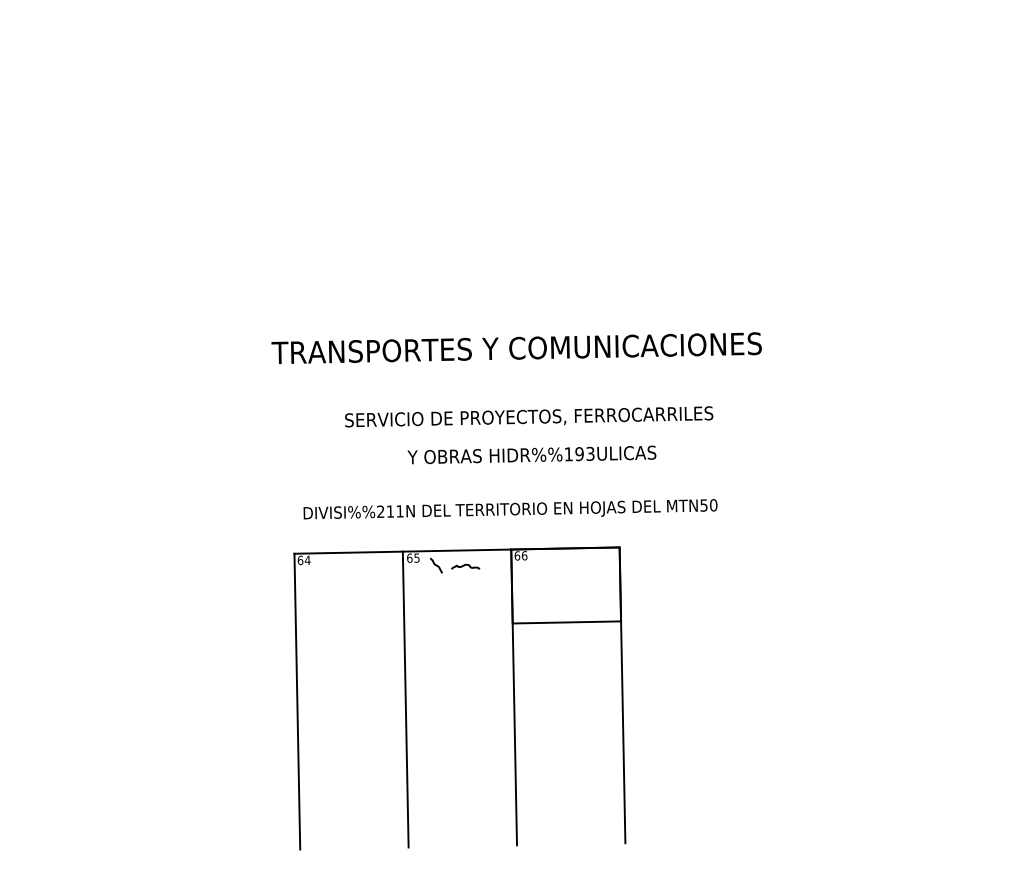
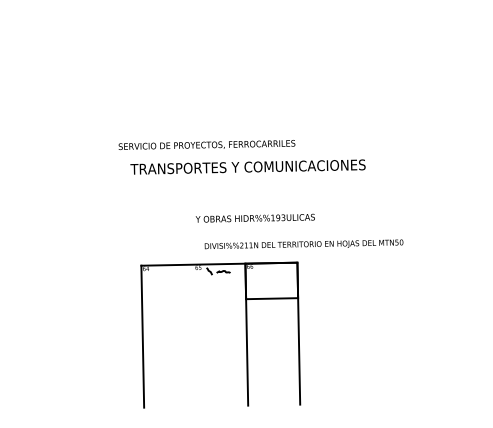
text: (528, 415) -> (206, 144), moved
text: (509, 509) -> (303, 244), moved
line: (405, 699) -> (194, 335), removed

